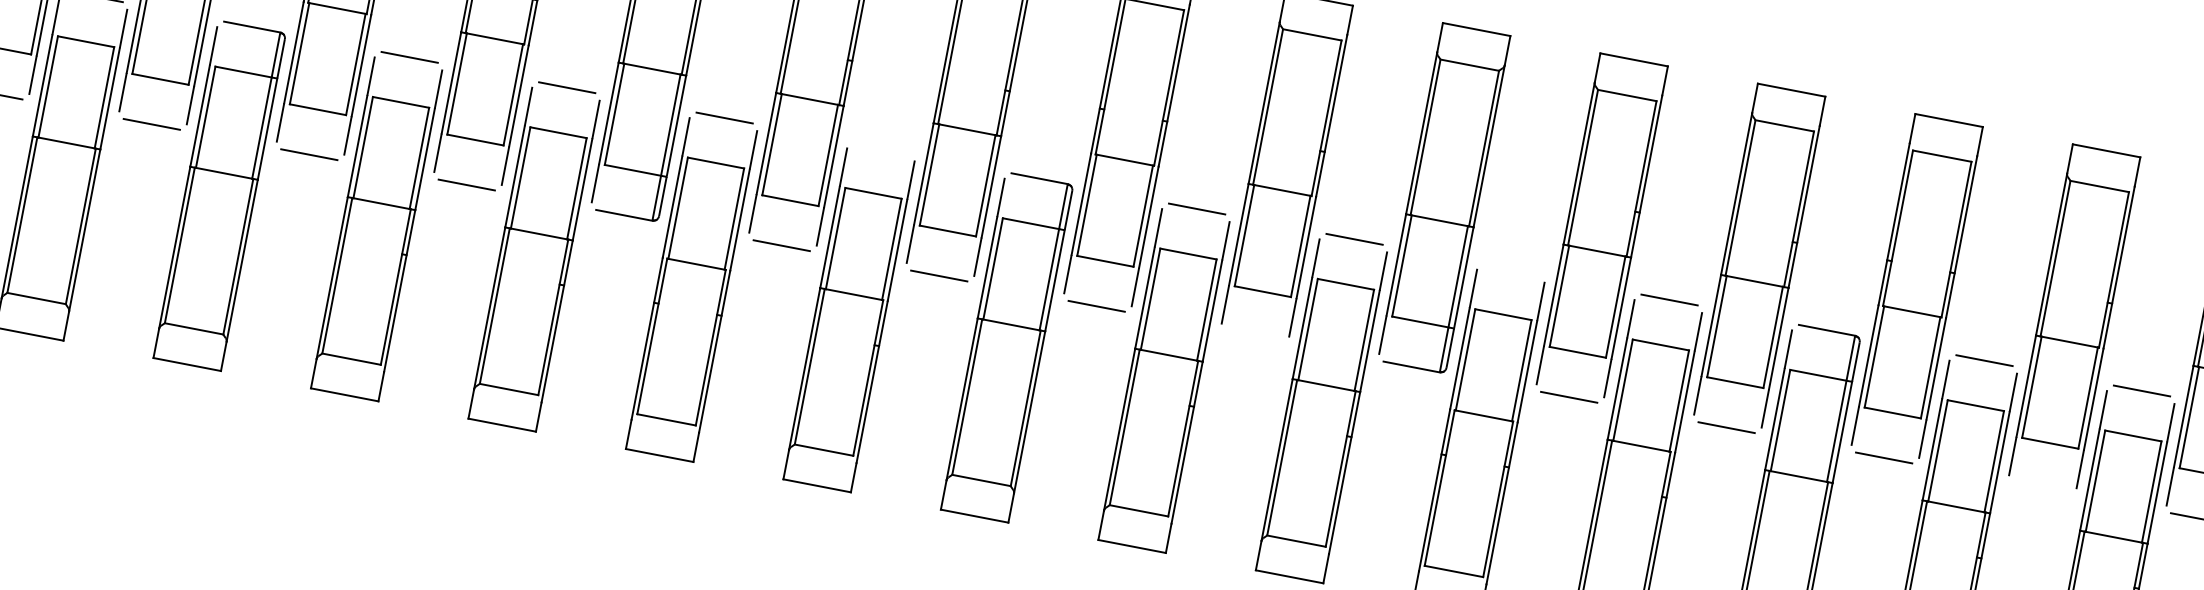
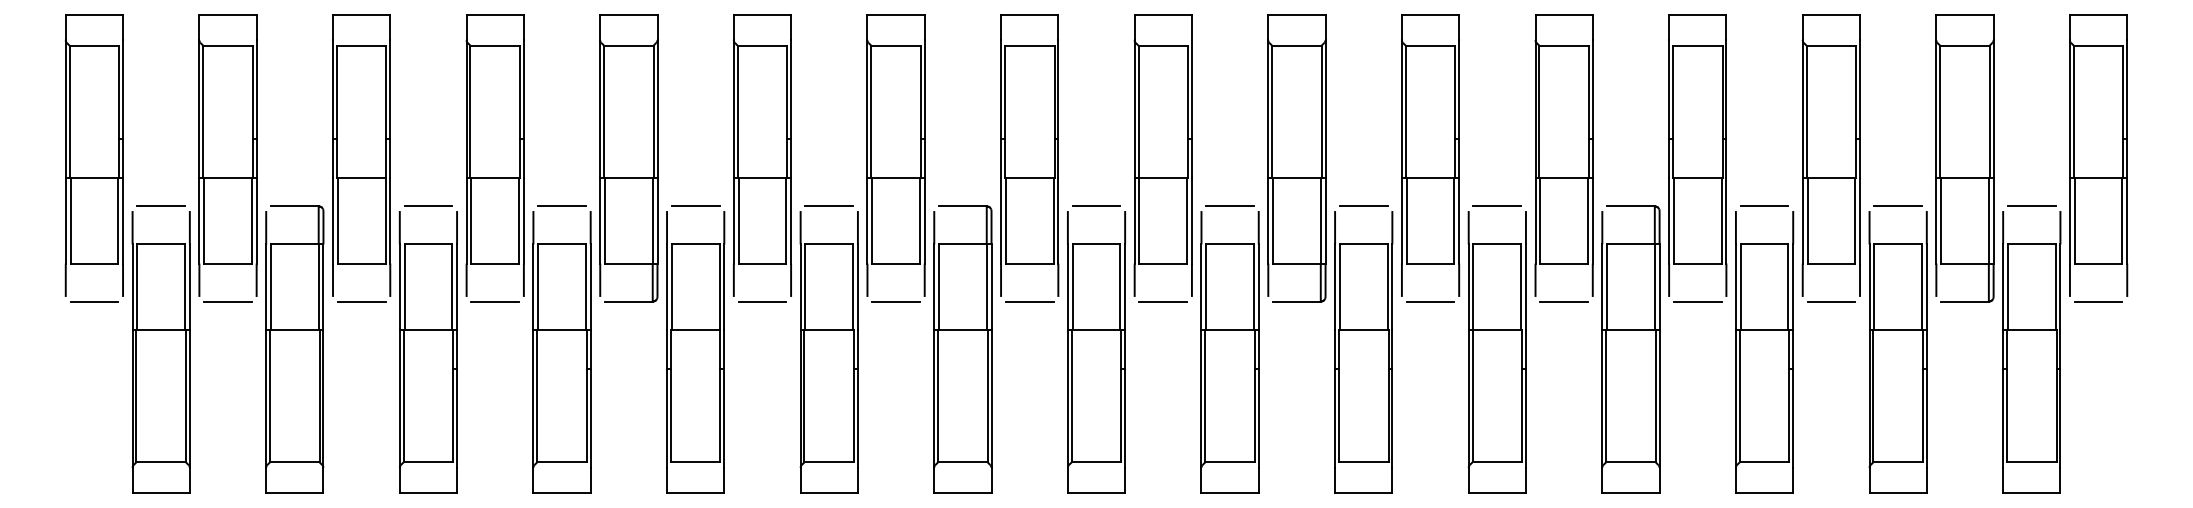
line: (882, 148) -> (829, 206), added
line: (1511, 269) -> (1363, 206), added
line: (1254, 336) -> (1163, 301), added
line: (2041, 488) -> (1831, 301), added

